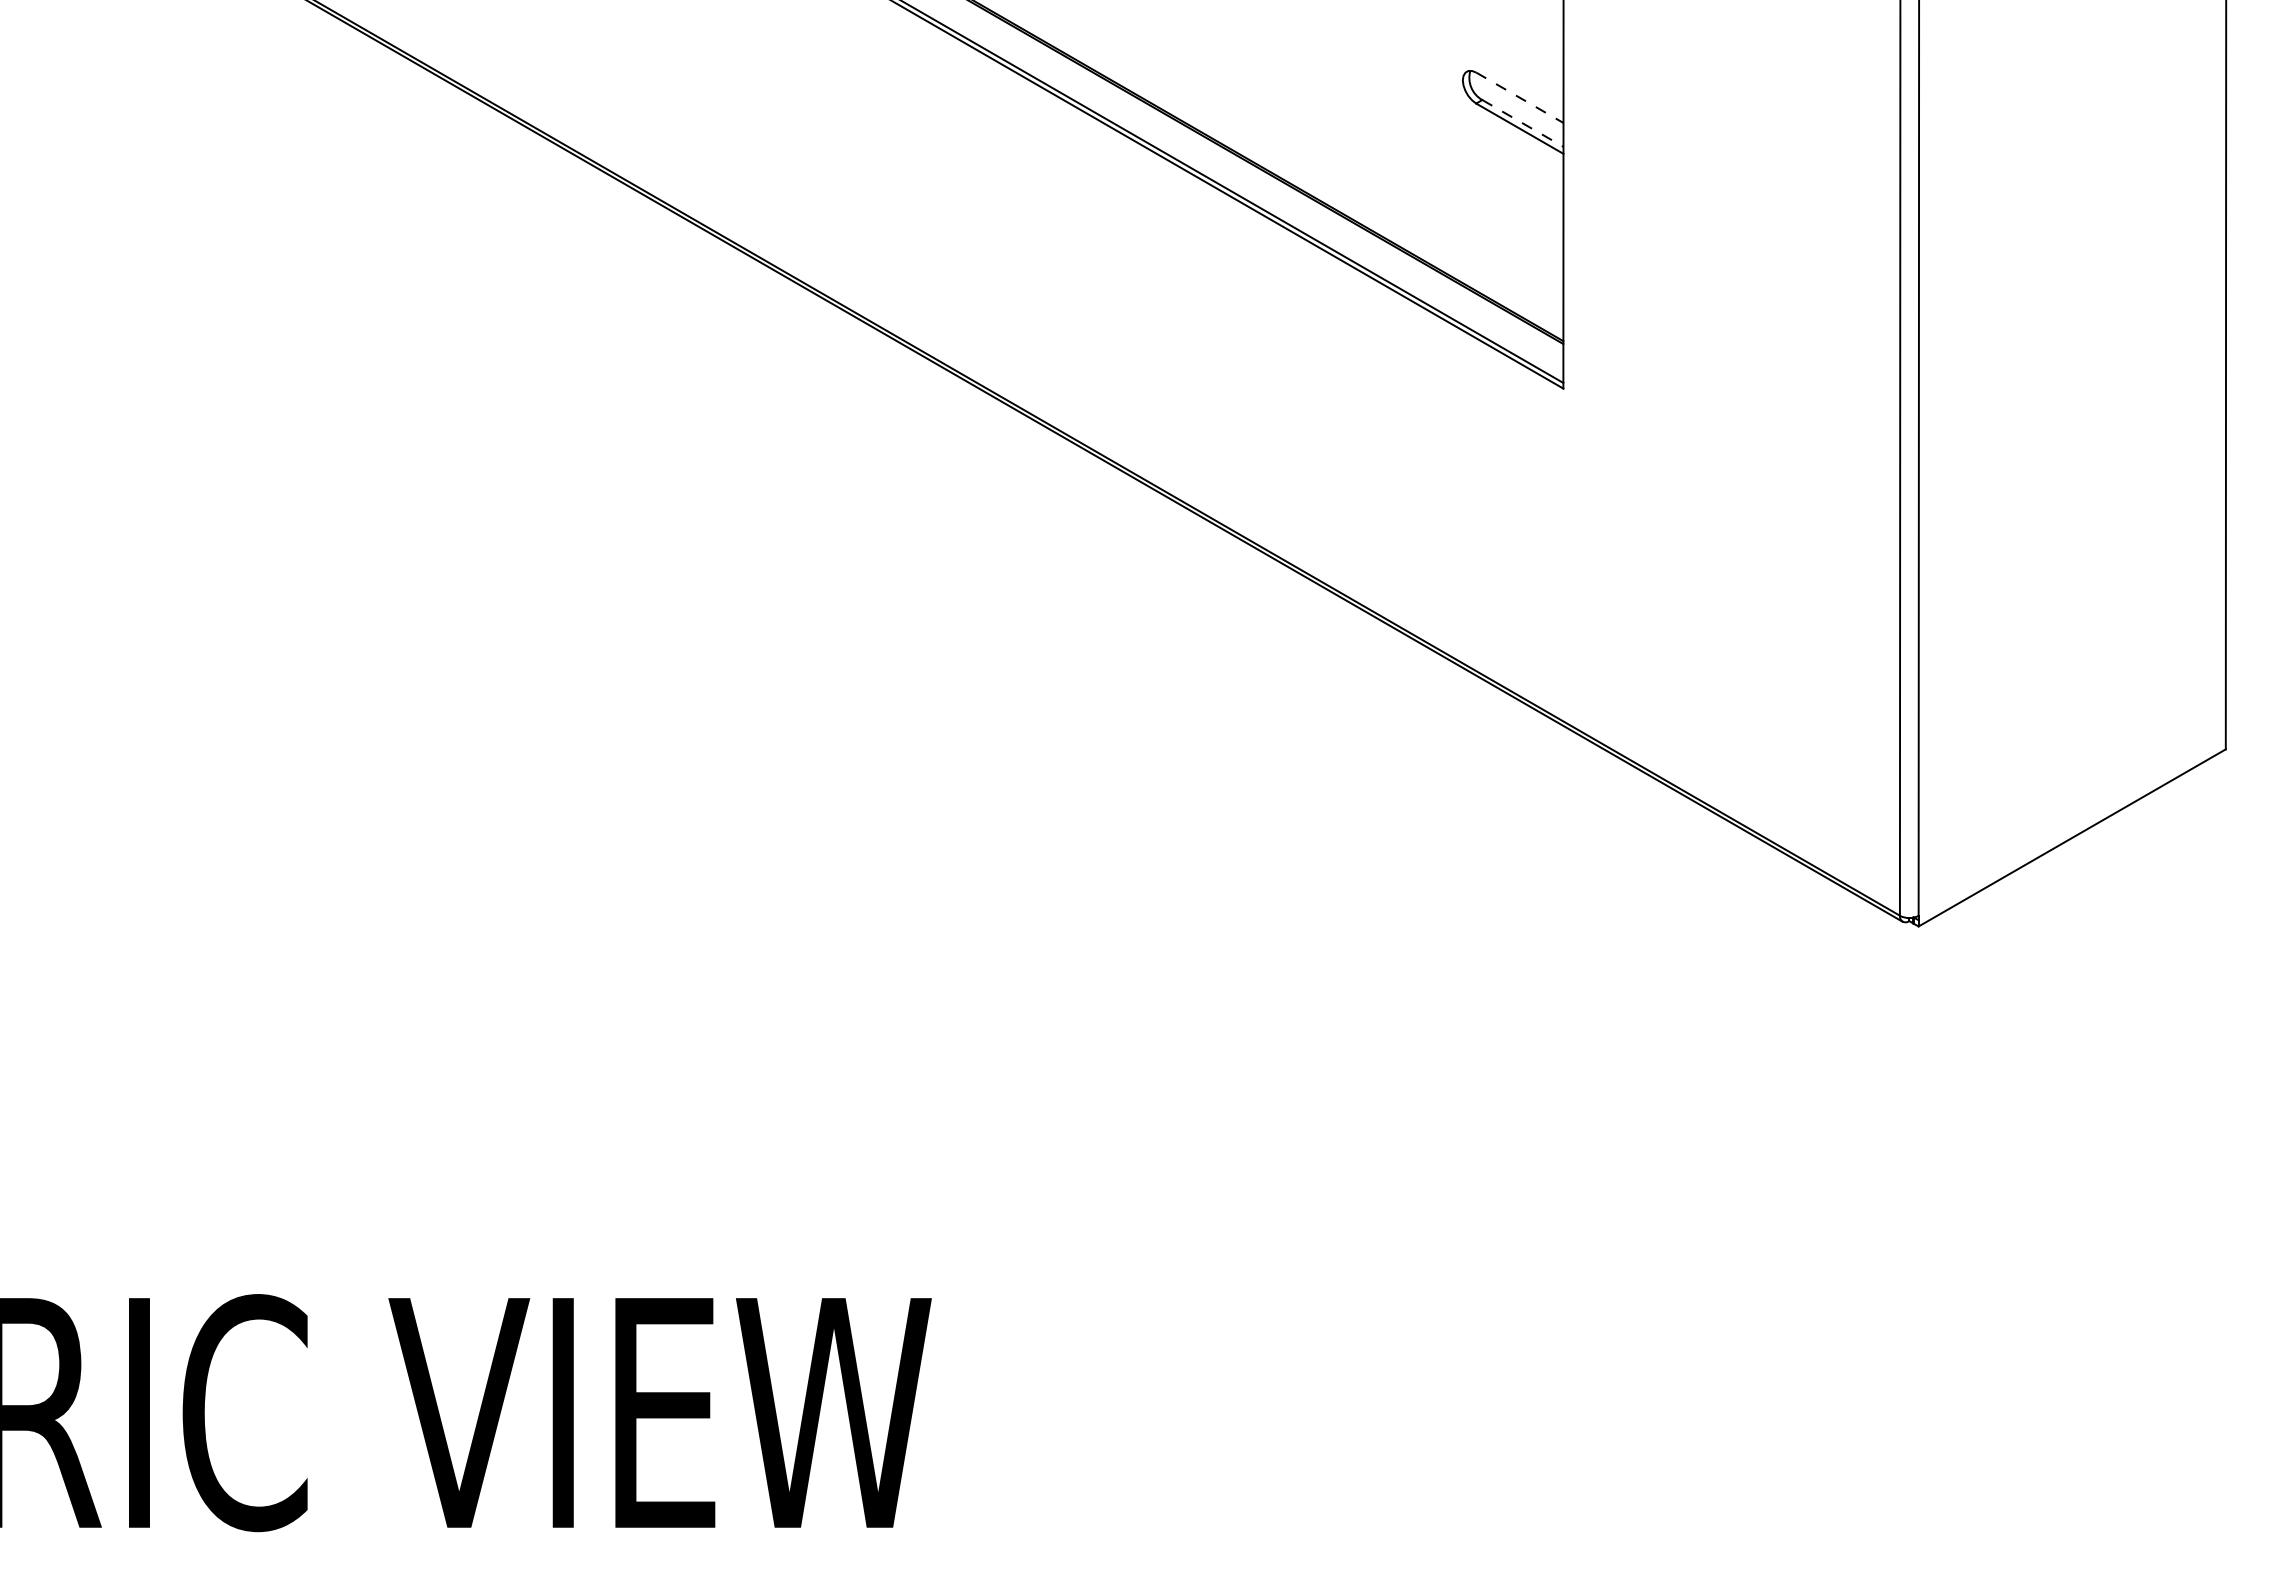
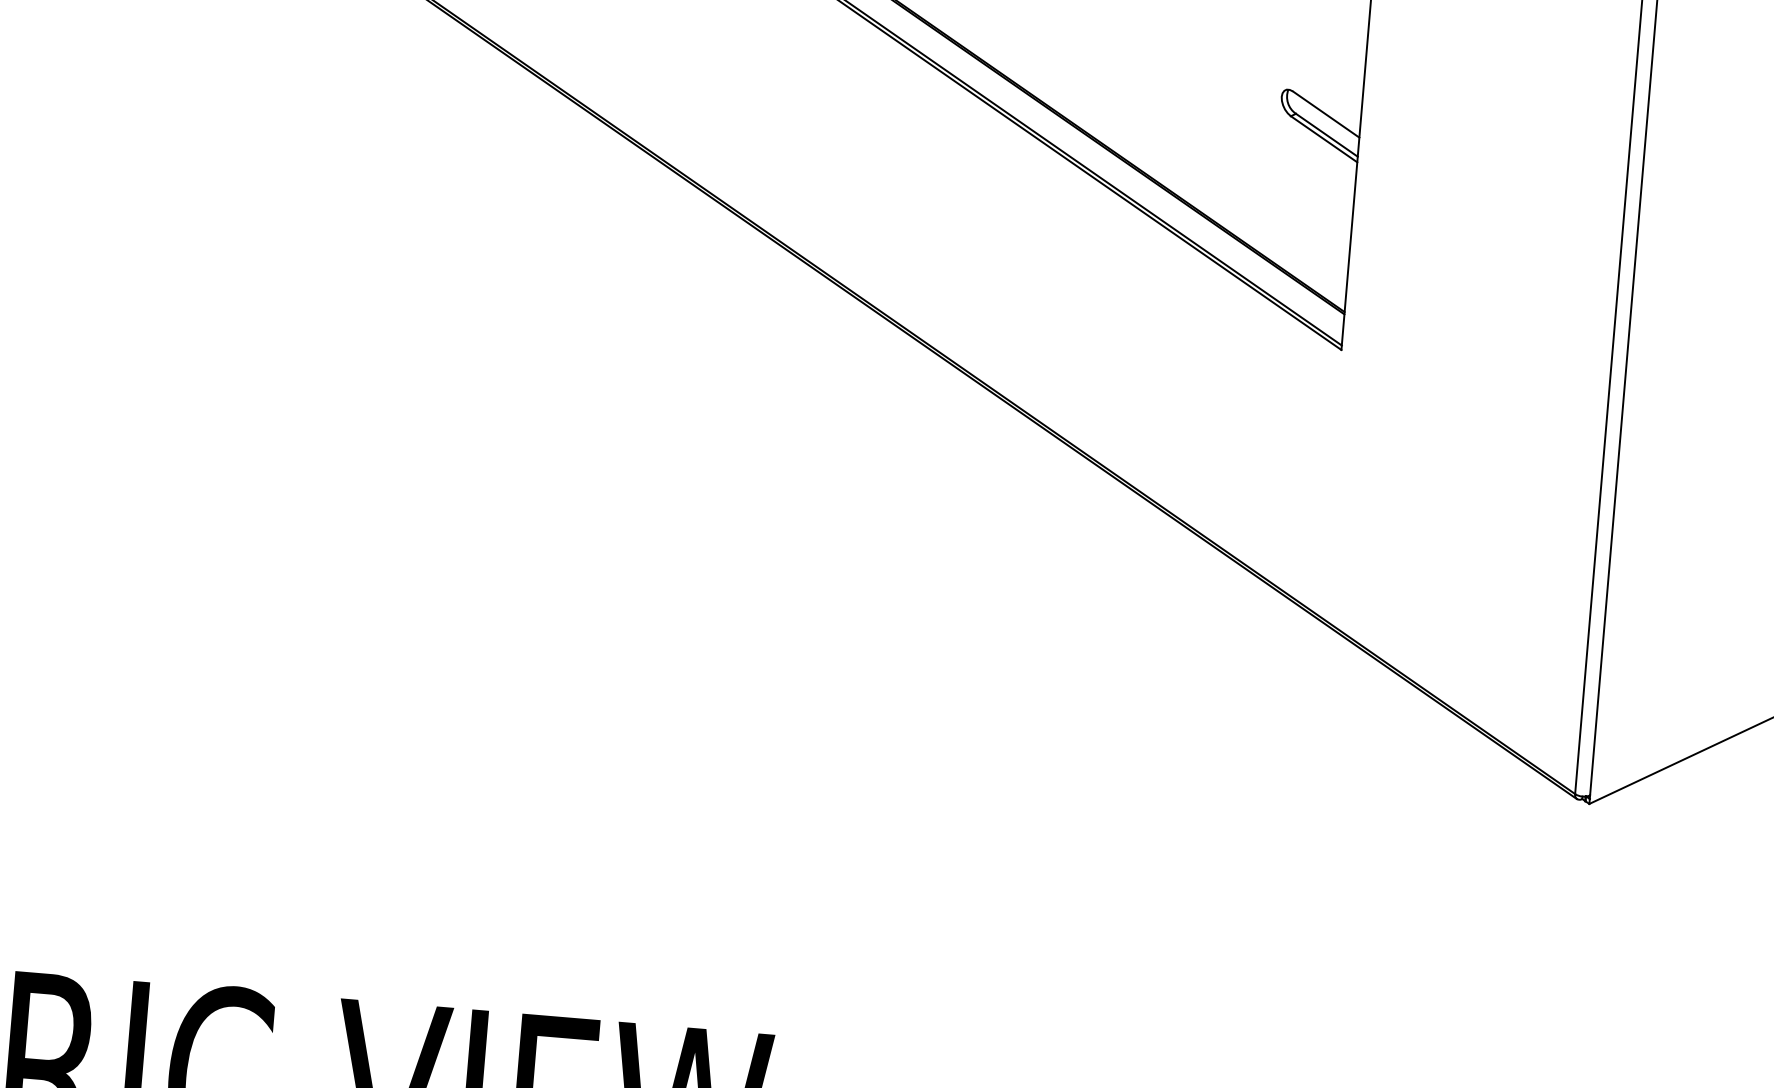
line: (1520, 98) -> (1326, 115), dashed -> solid
line: (1522, 123) -> (1326, 135), dashed -> solid

